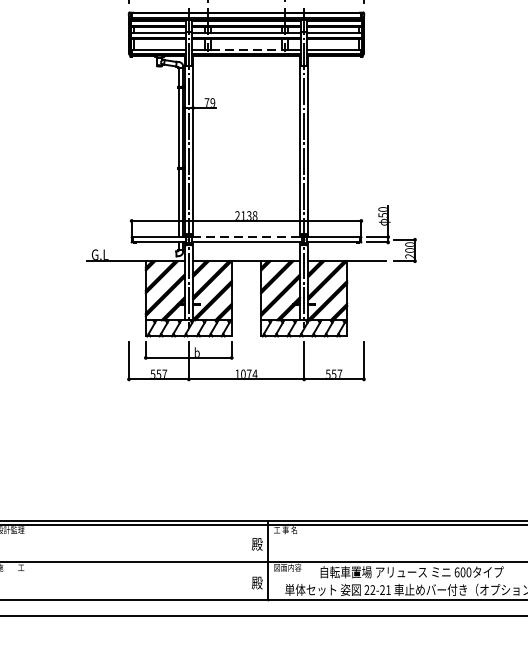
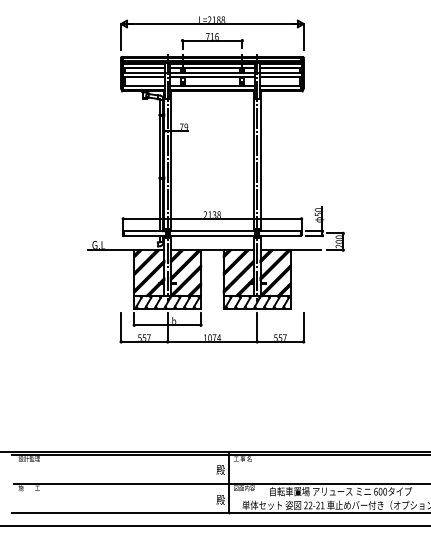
line: (246, 49) -> (212, 85), dashed -> solid
line: (246, 237) -> (212, 231), dashed -> solid

